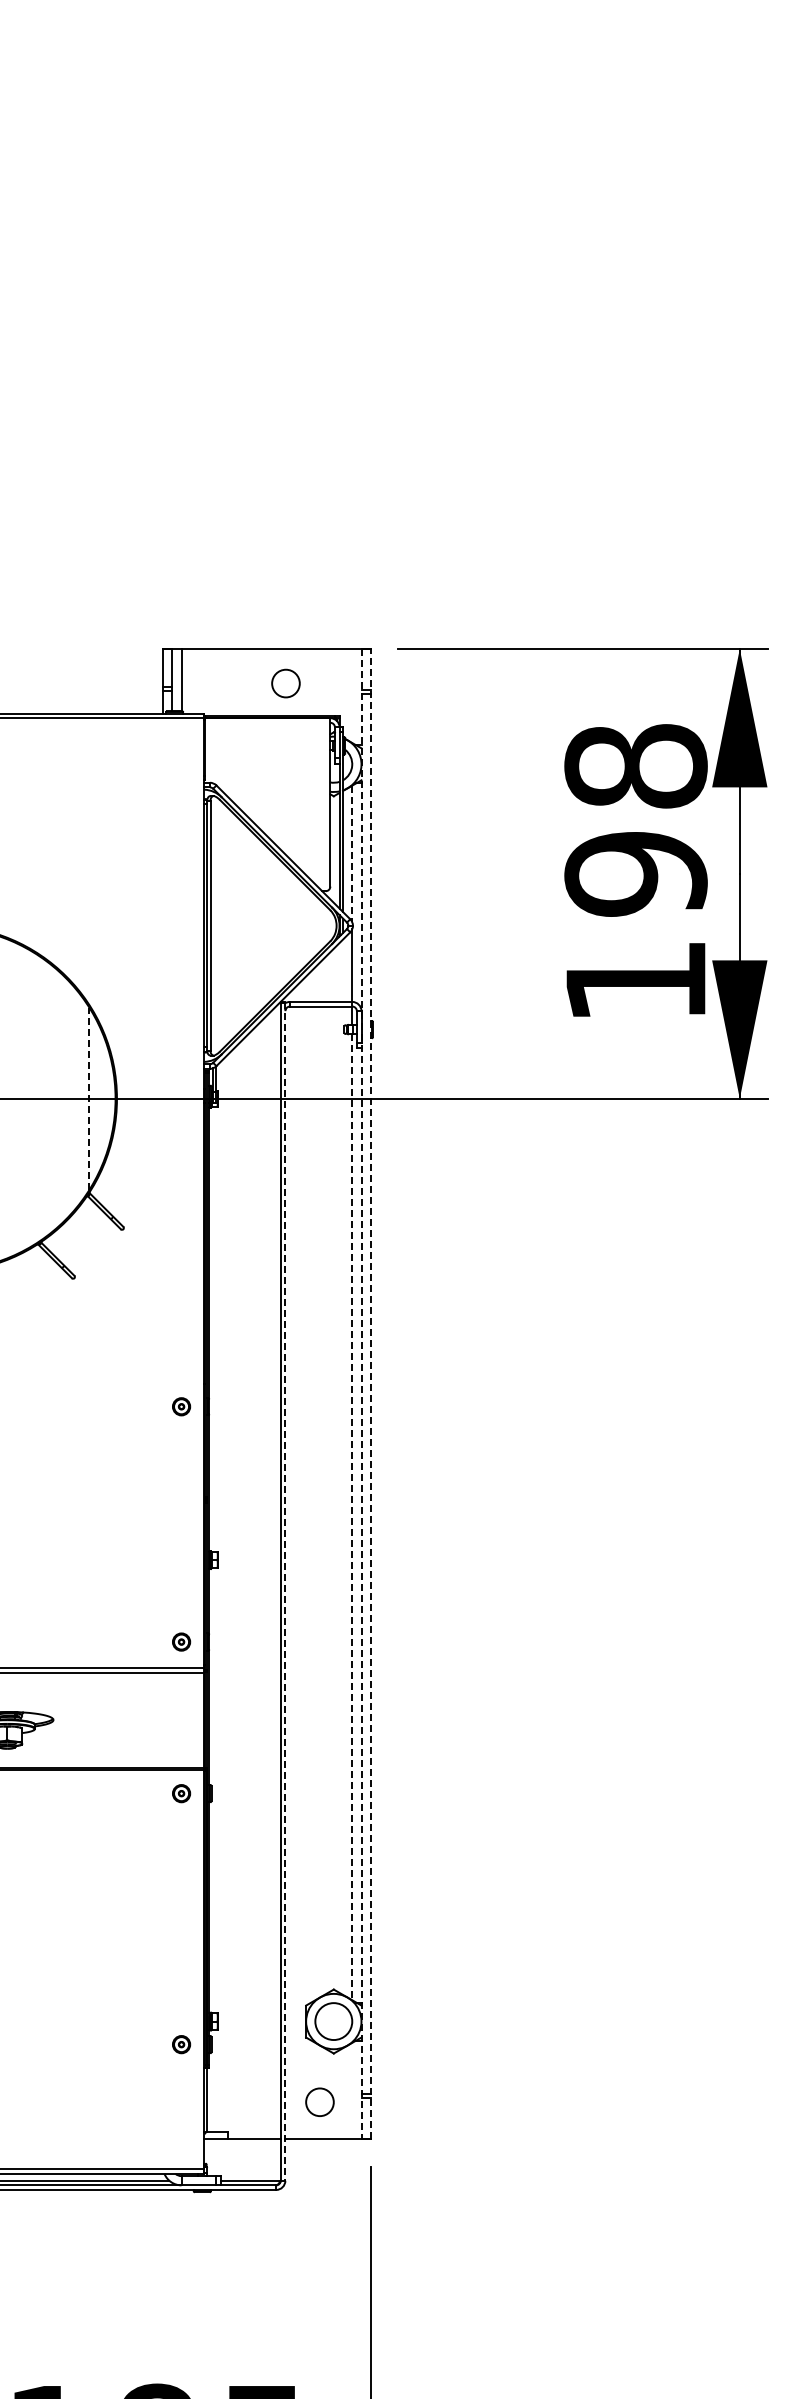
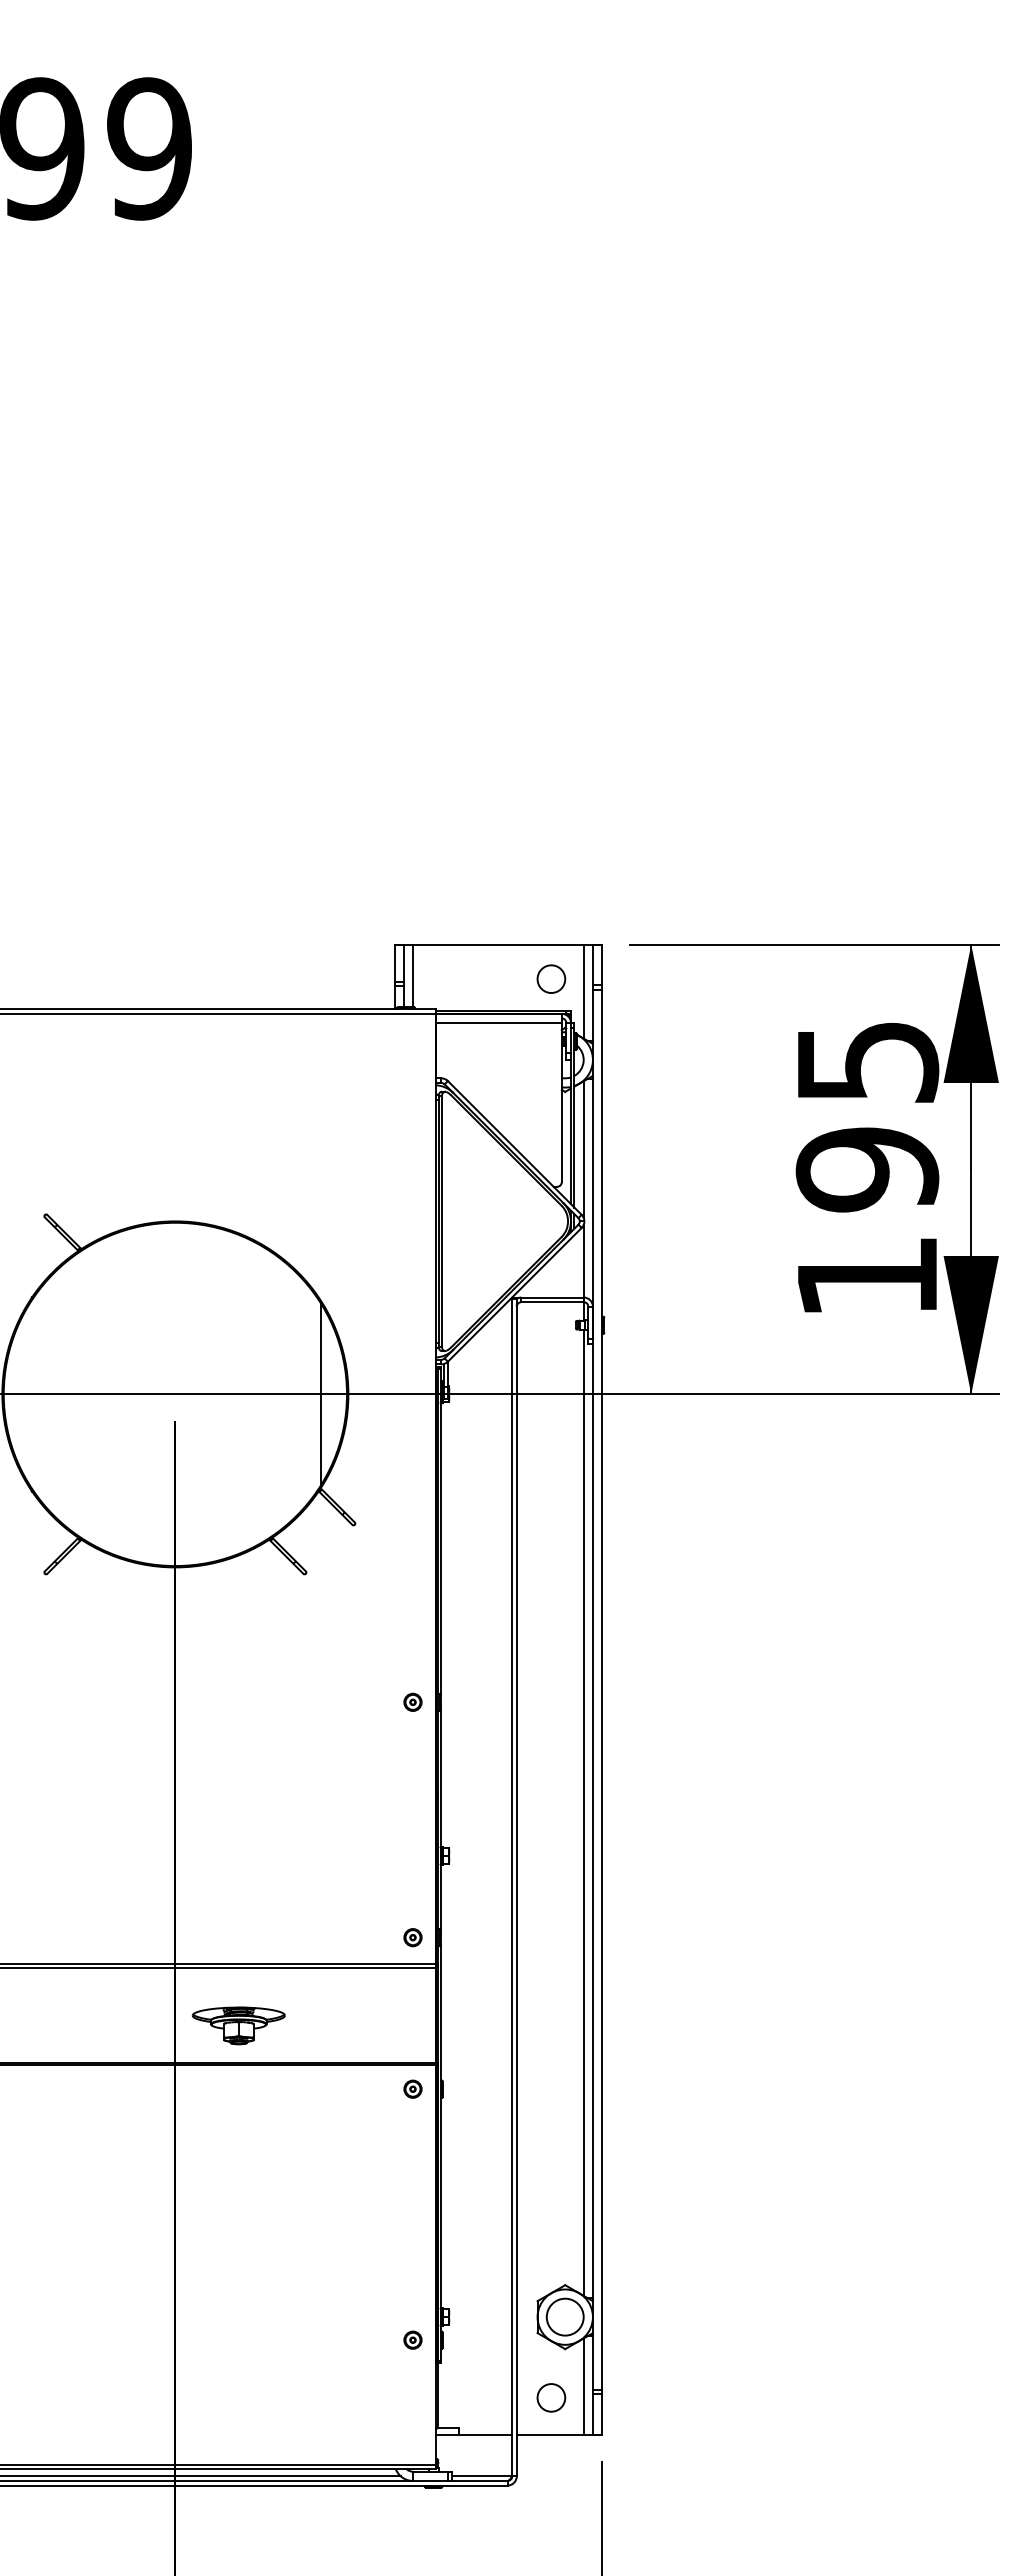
circle: (286, 682) -> (551, 978), moved
line: (352, 695) -> (583, 991), added
line: (267, 727) -> (498, 1023), added
text: (636, 765) -> (867, 1061), 198 -> 195
line: (352, 854) -> (583, 1150), dashed -> solid
line: (89, 1097) -> (320, 1393), dashed -> solid
line: (371, 1393) -> (602, 1689), dashed -> solid
line: (361, 1394) -> (592, 1690), dashed -> solid
line: (352, 1517) -> (583, 1813), dashed -> solid
line: (285, 1591) -> (516, 1887), dashed -> solid
line: (352, 2090) -> (583, 2386), added

